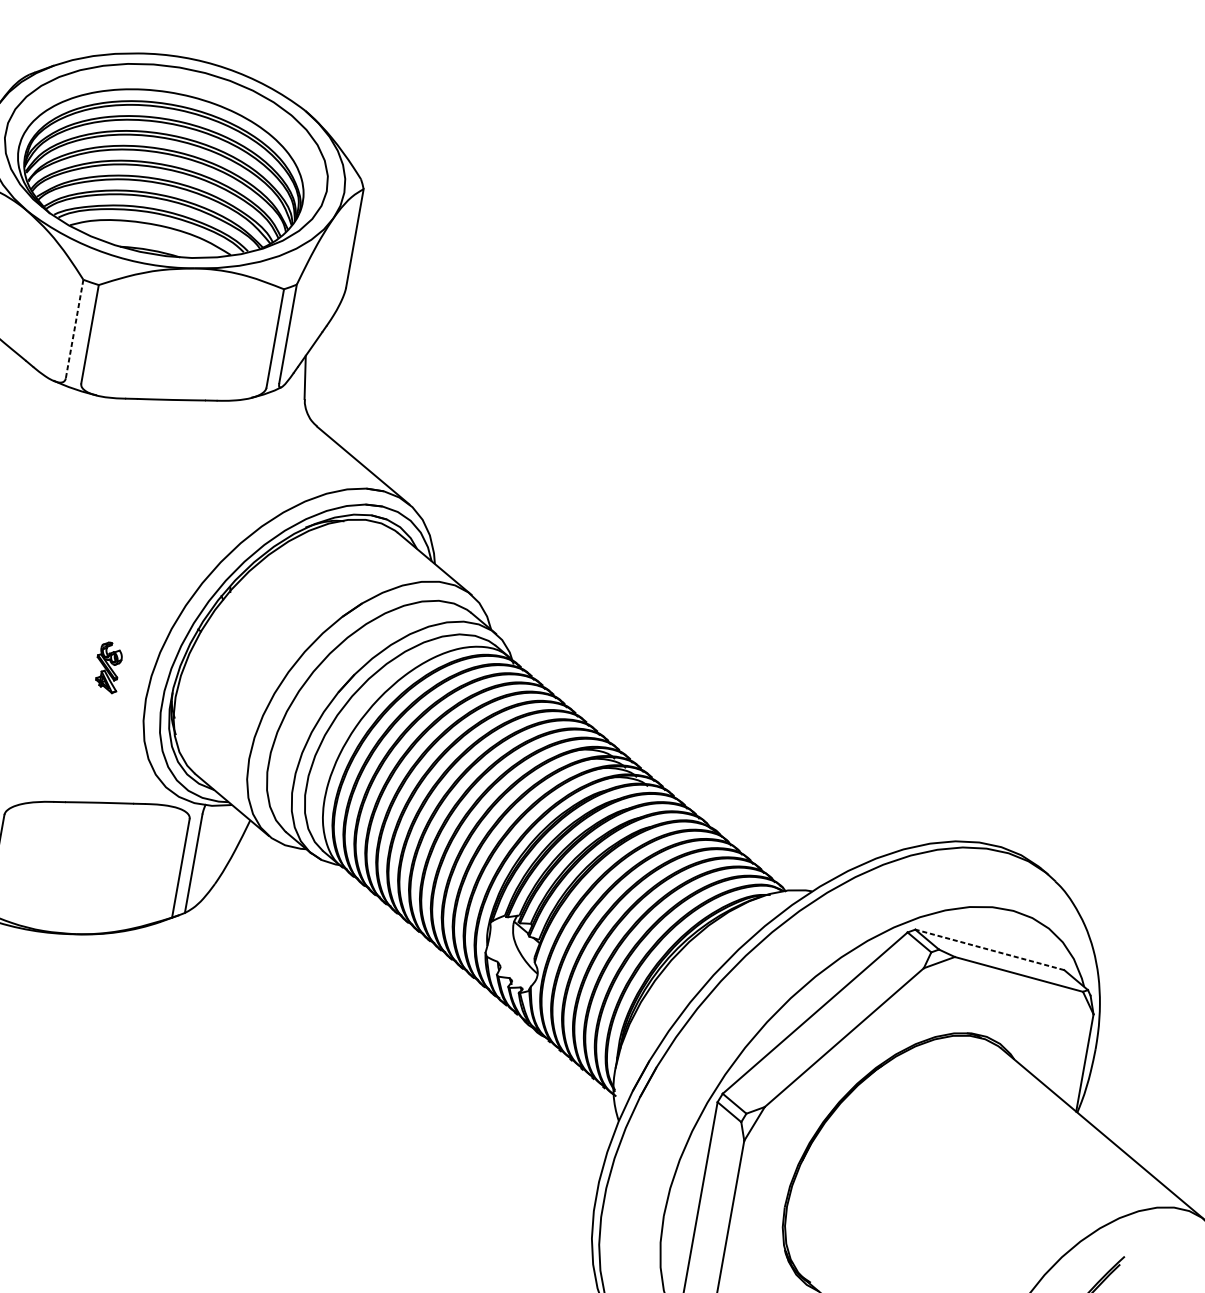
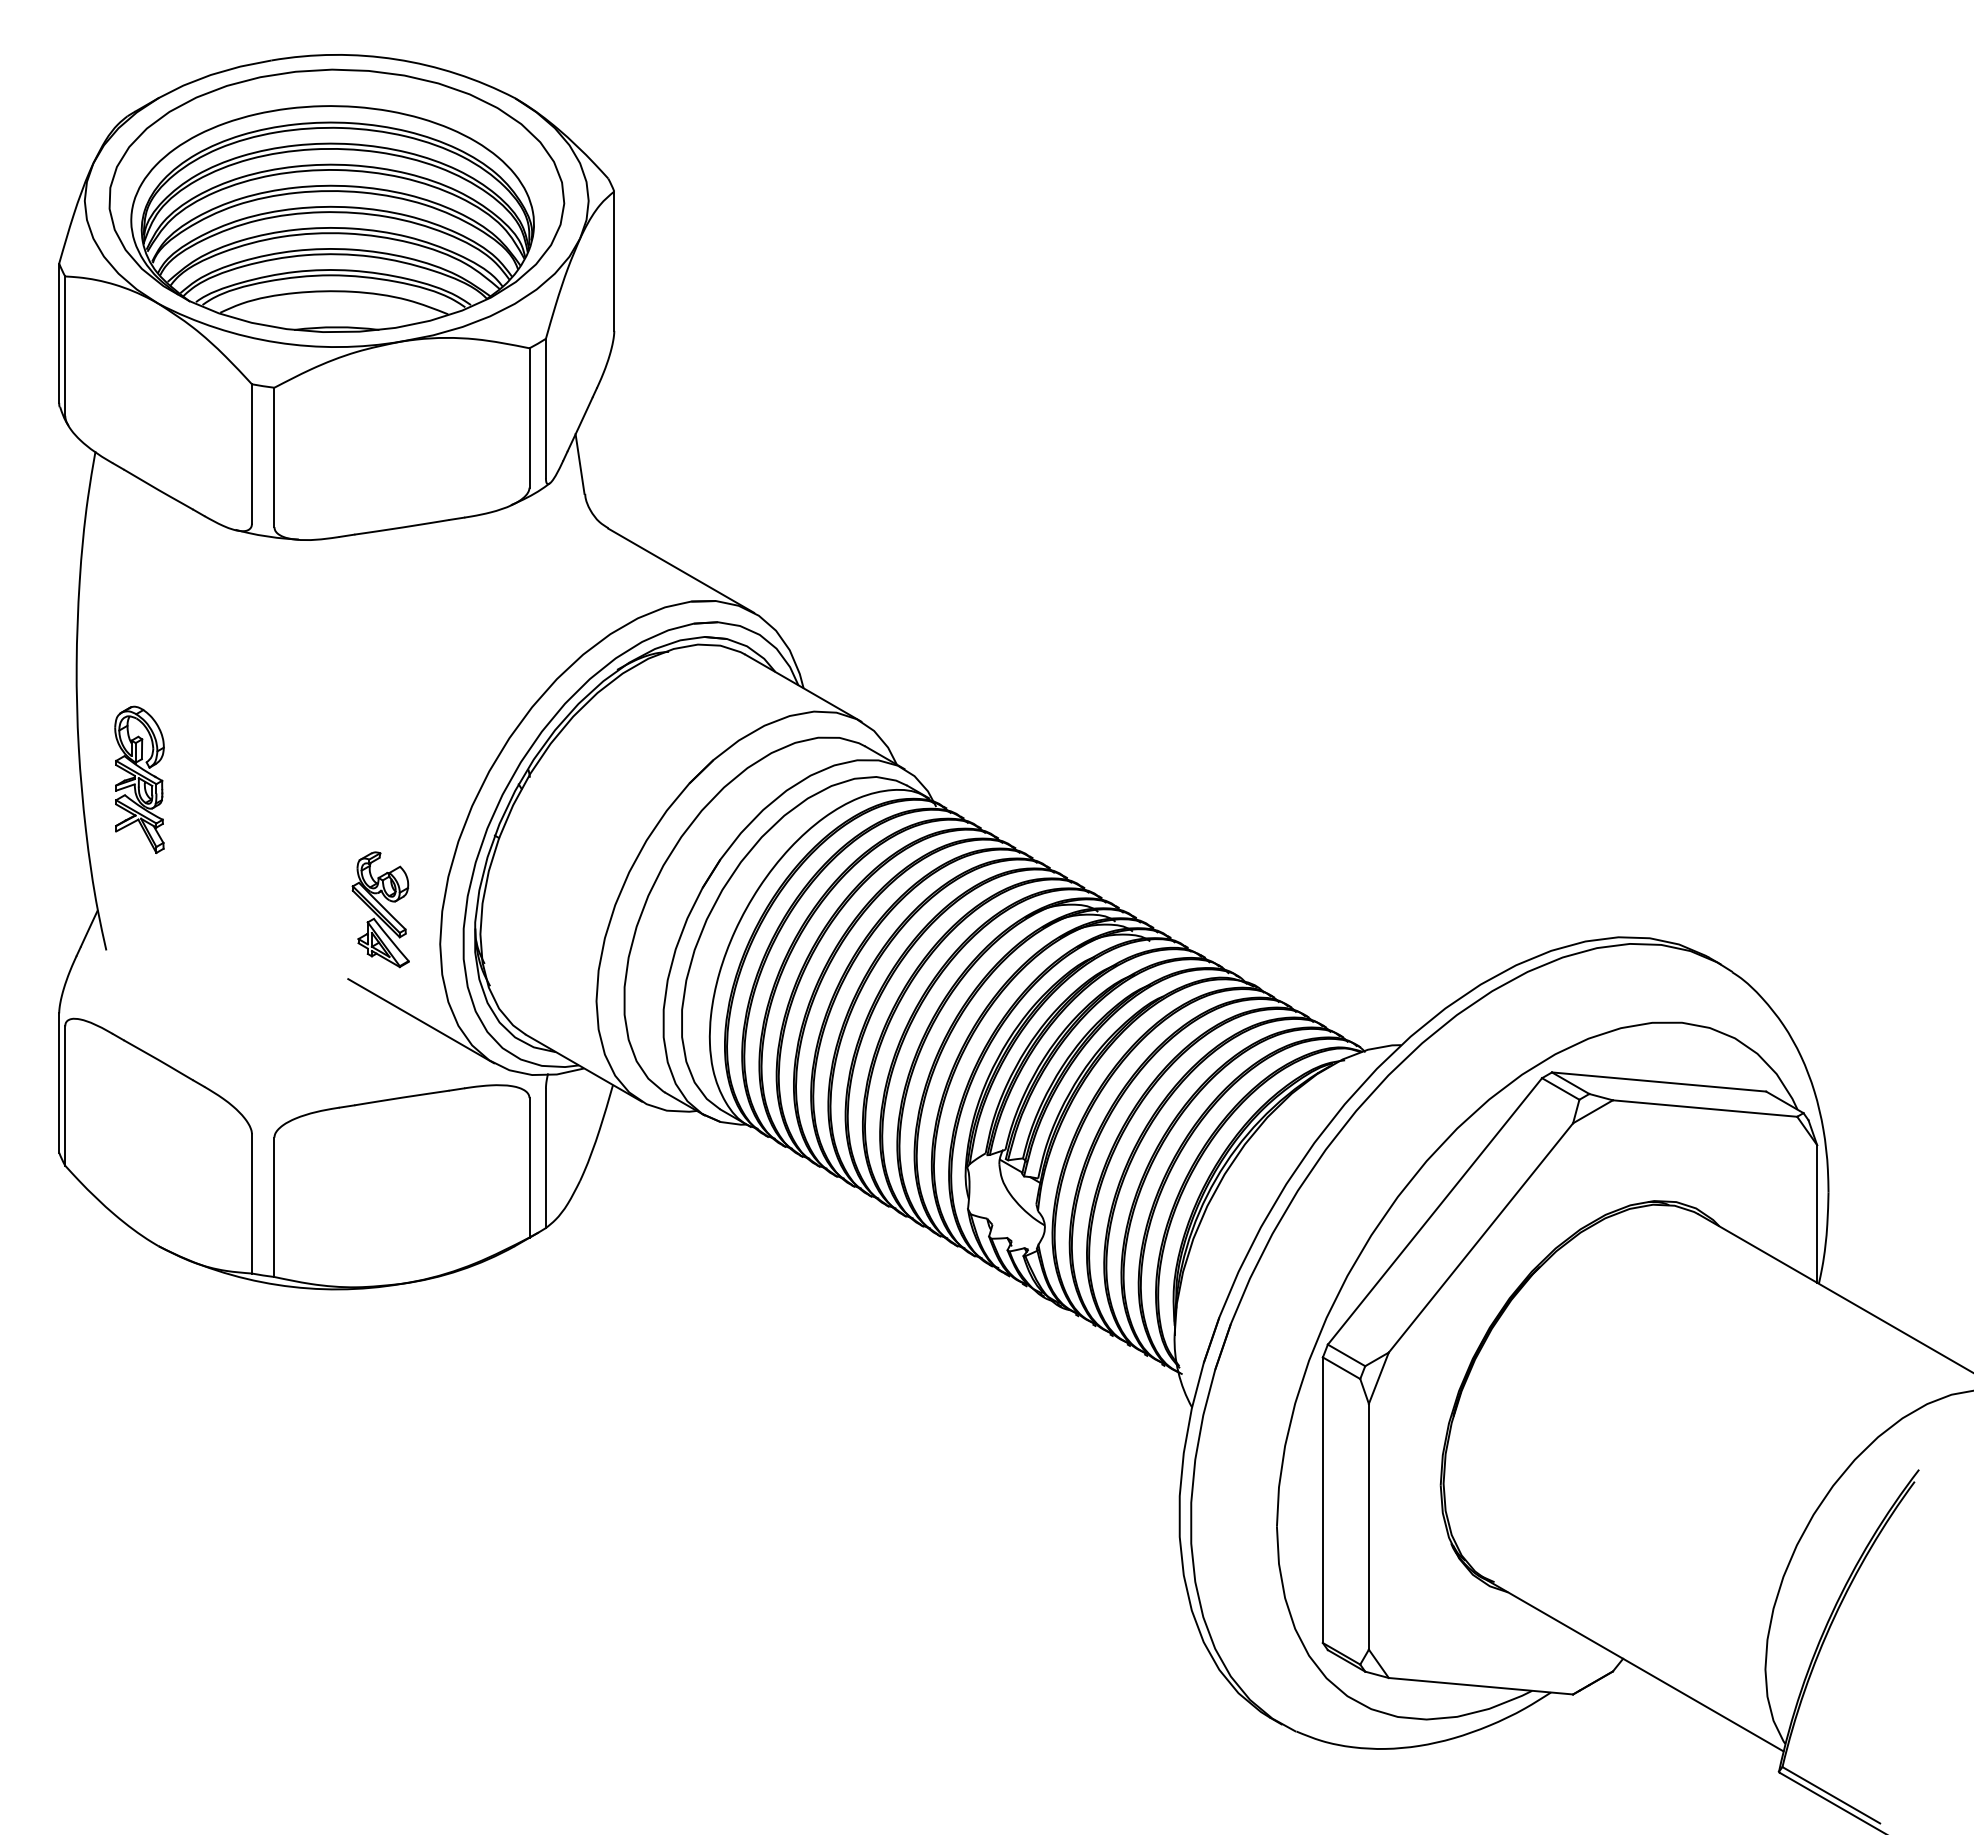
line: (74, 328) -> (251, 453), dashed -> solid
part: (108, 667) -> (380, 909), size x1.67
line: (122, 751) -> (421, 1021), added
line: (990, 950) -> (1659, 1082), dashed -> solid

